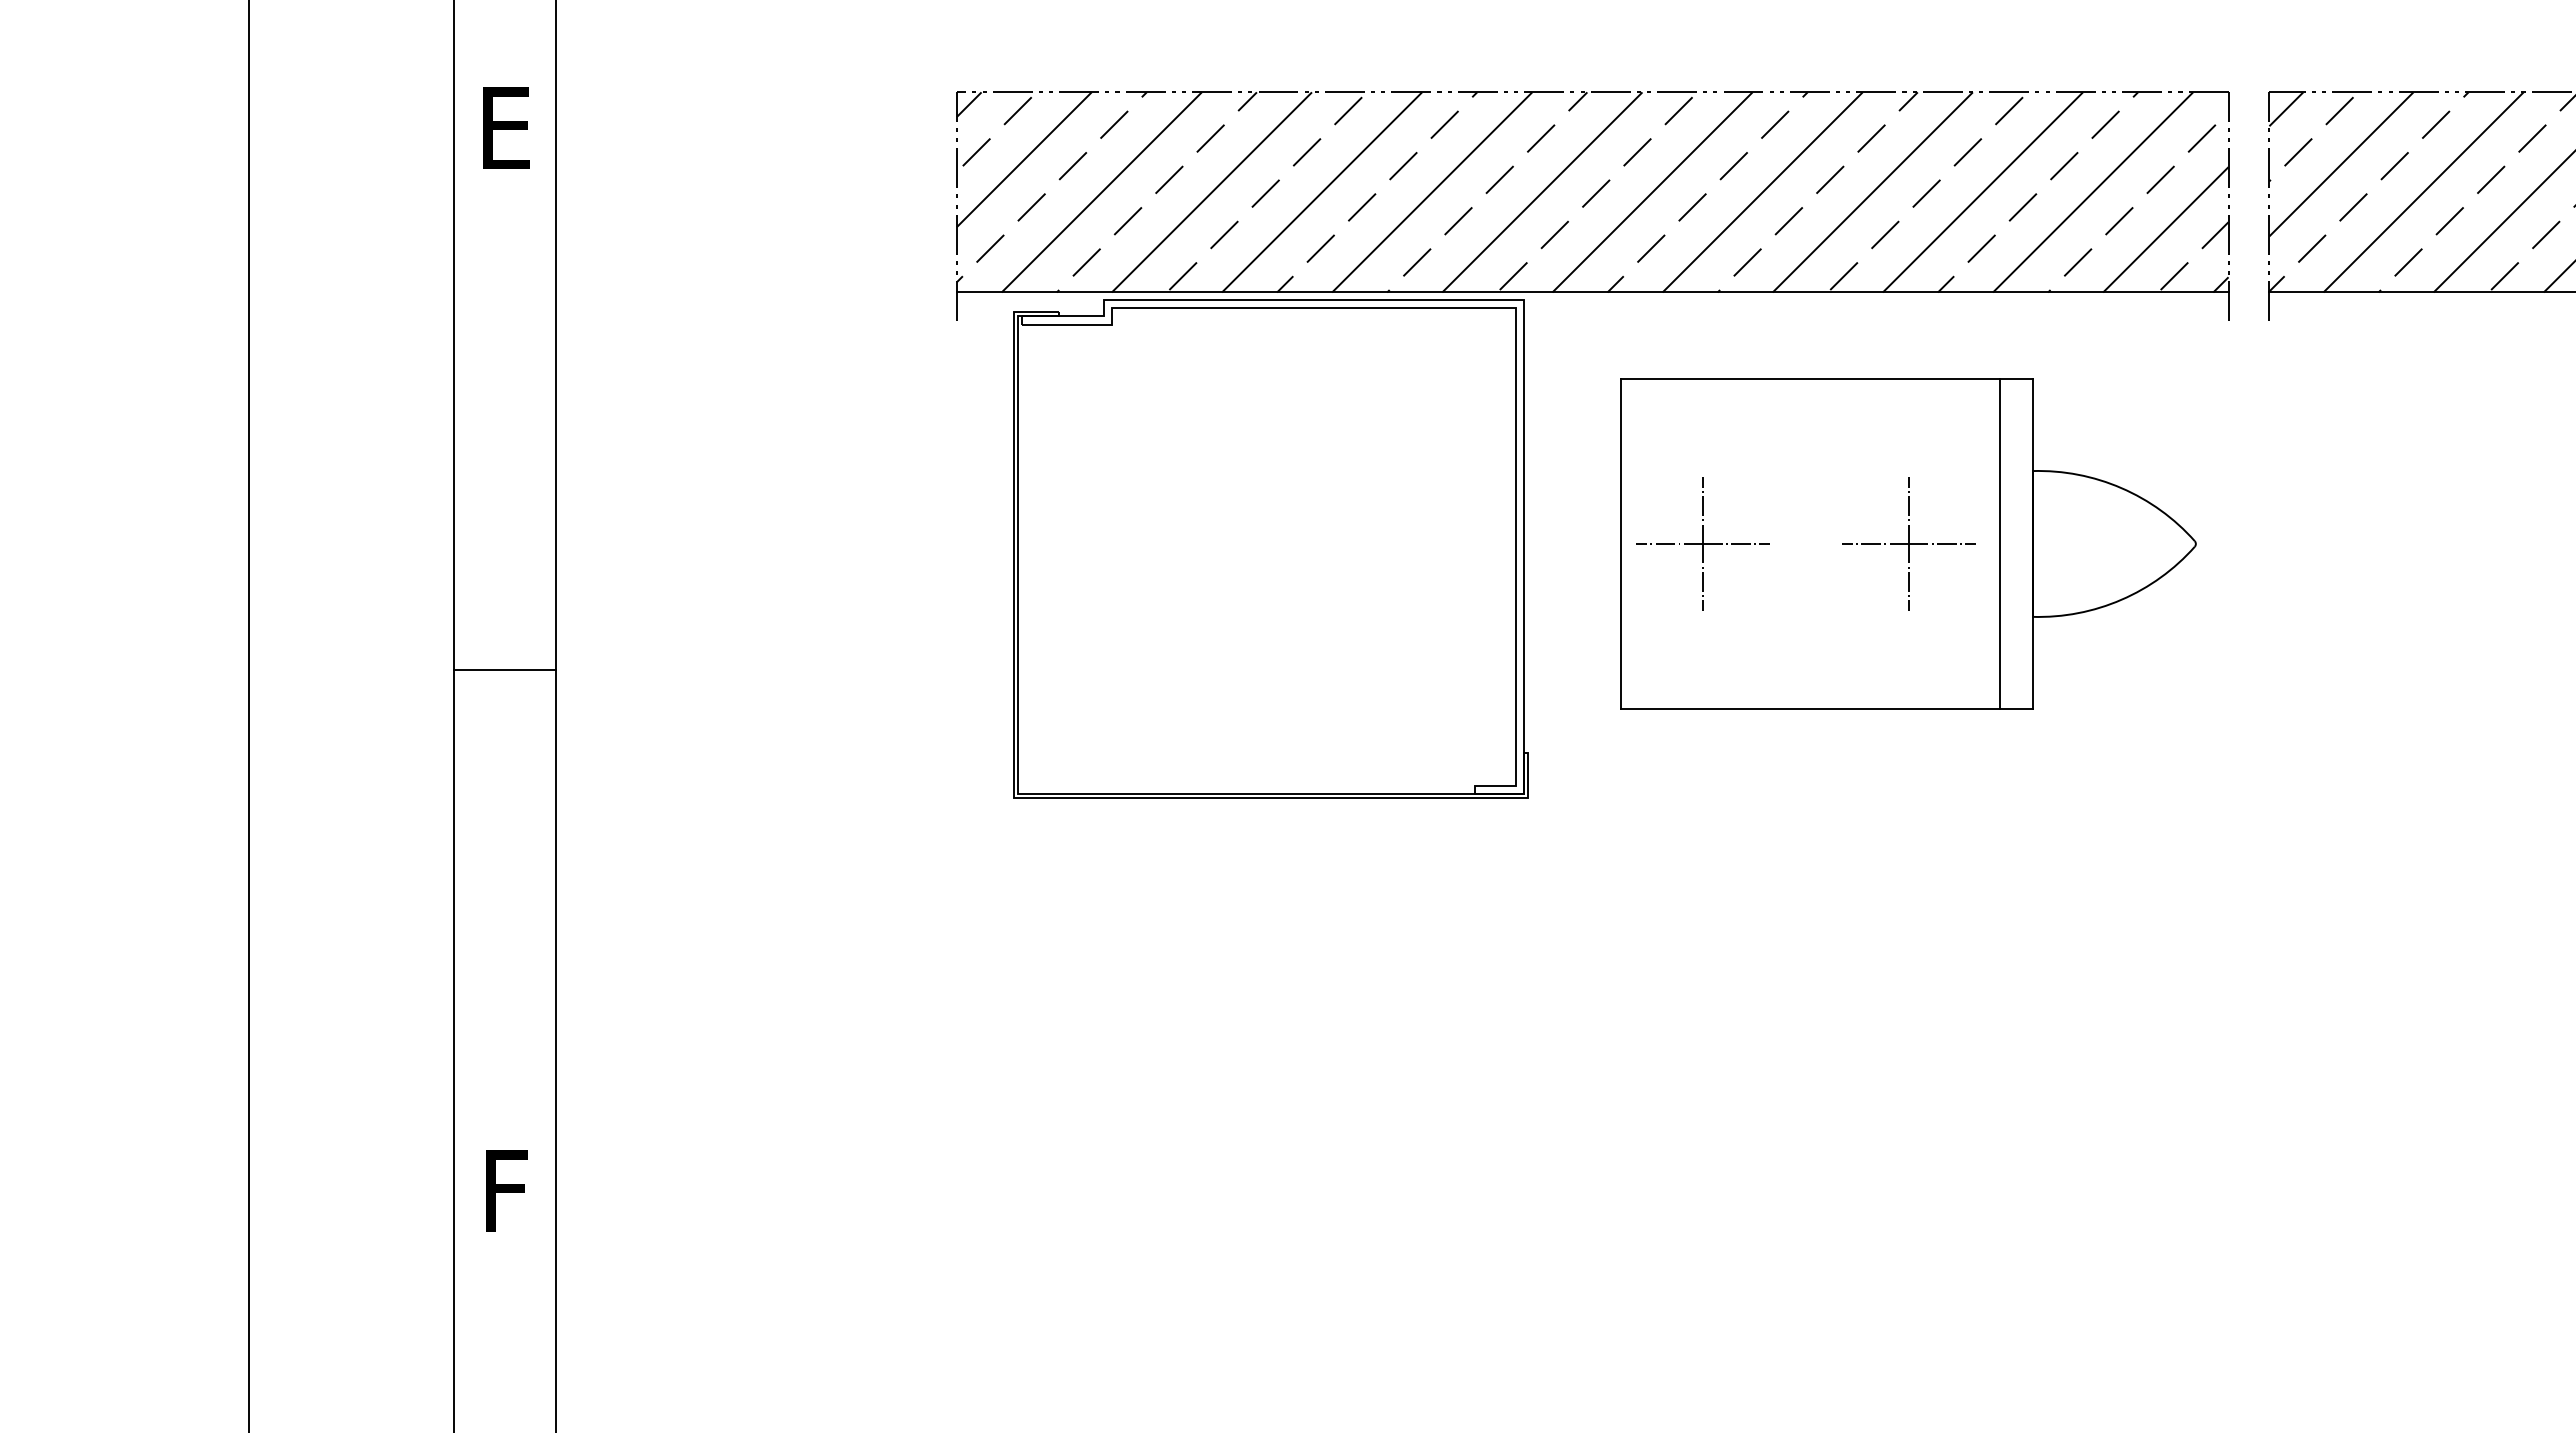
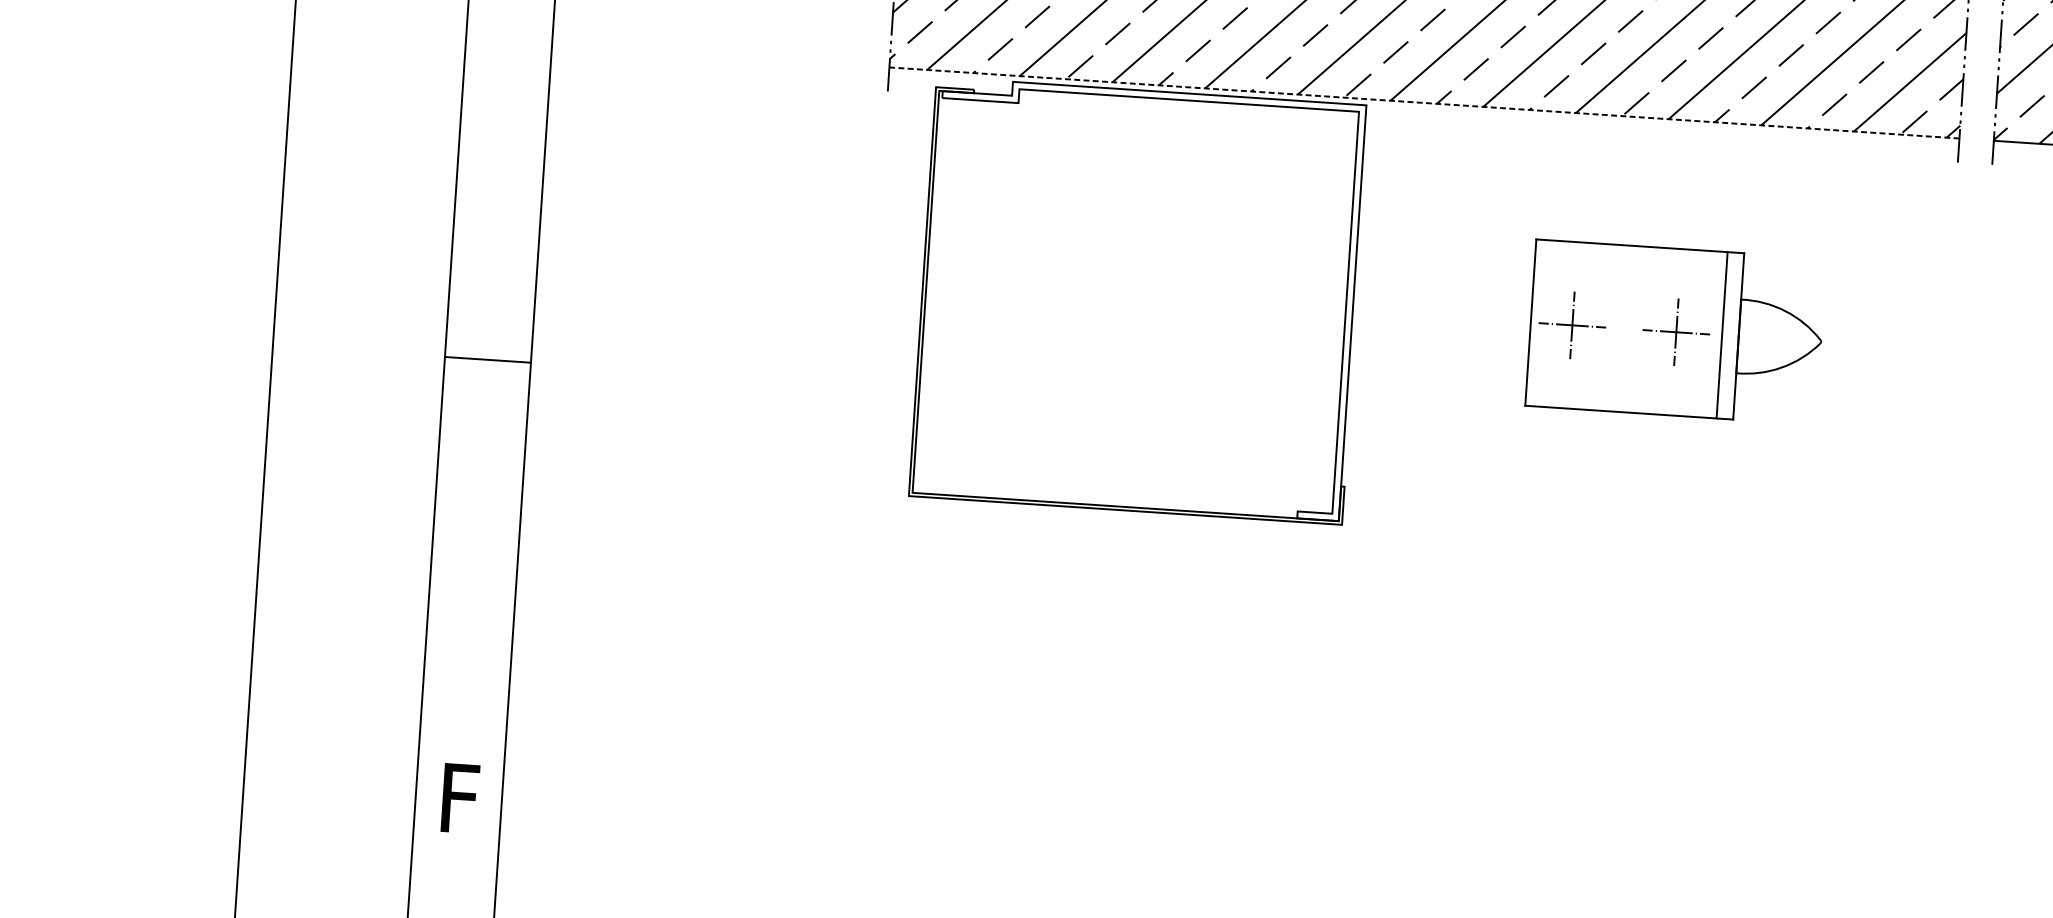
line: (1592, 292) -> (1424, 102), solid -> dashed
part: (1908, 543) -> (1676, 331), size x0.6

